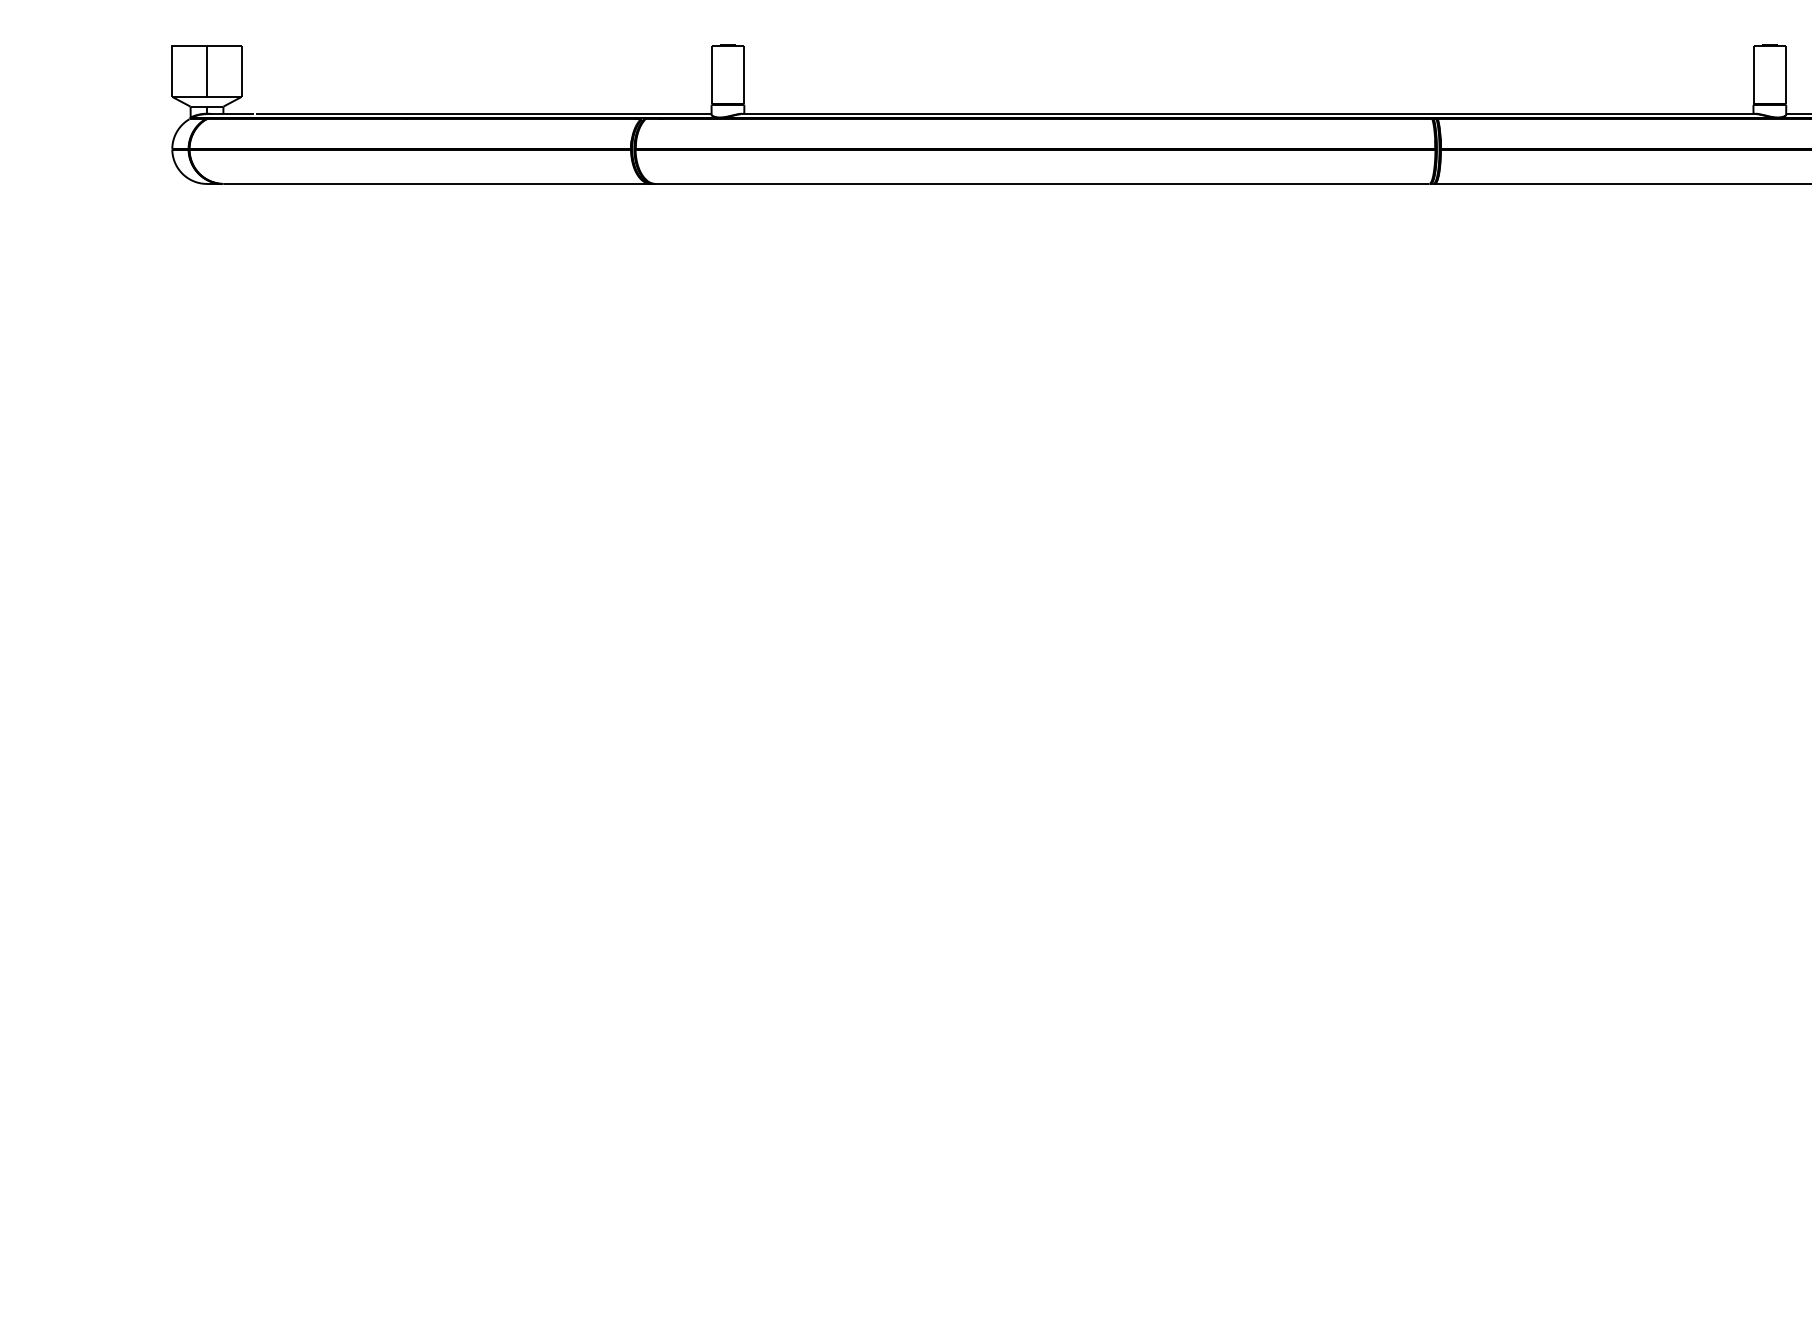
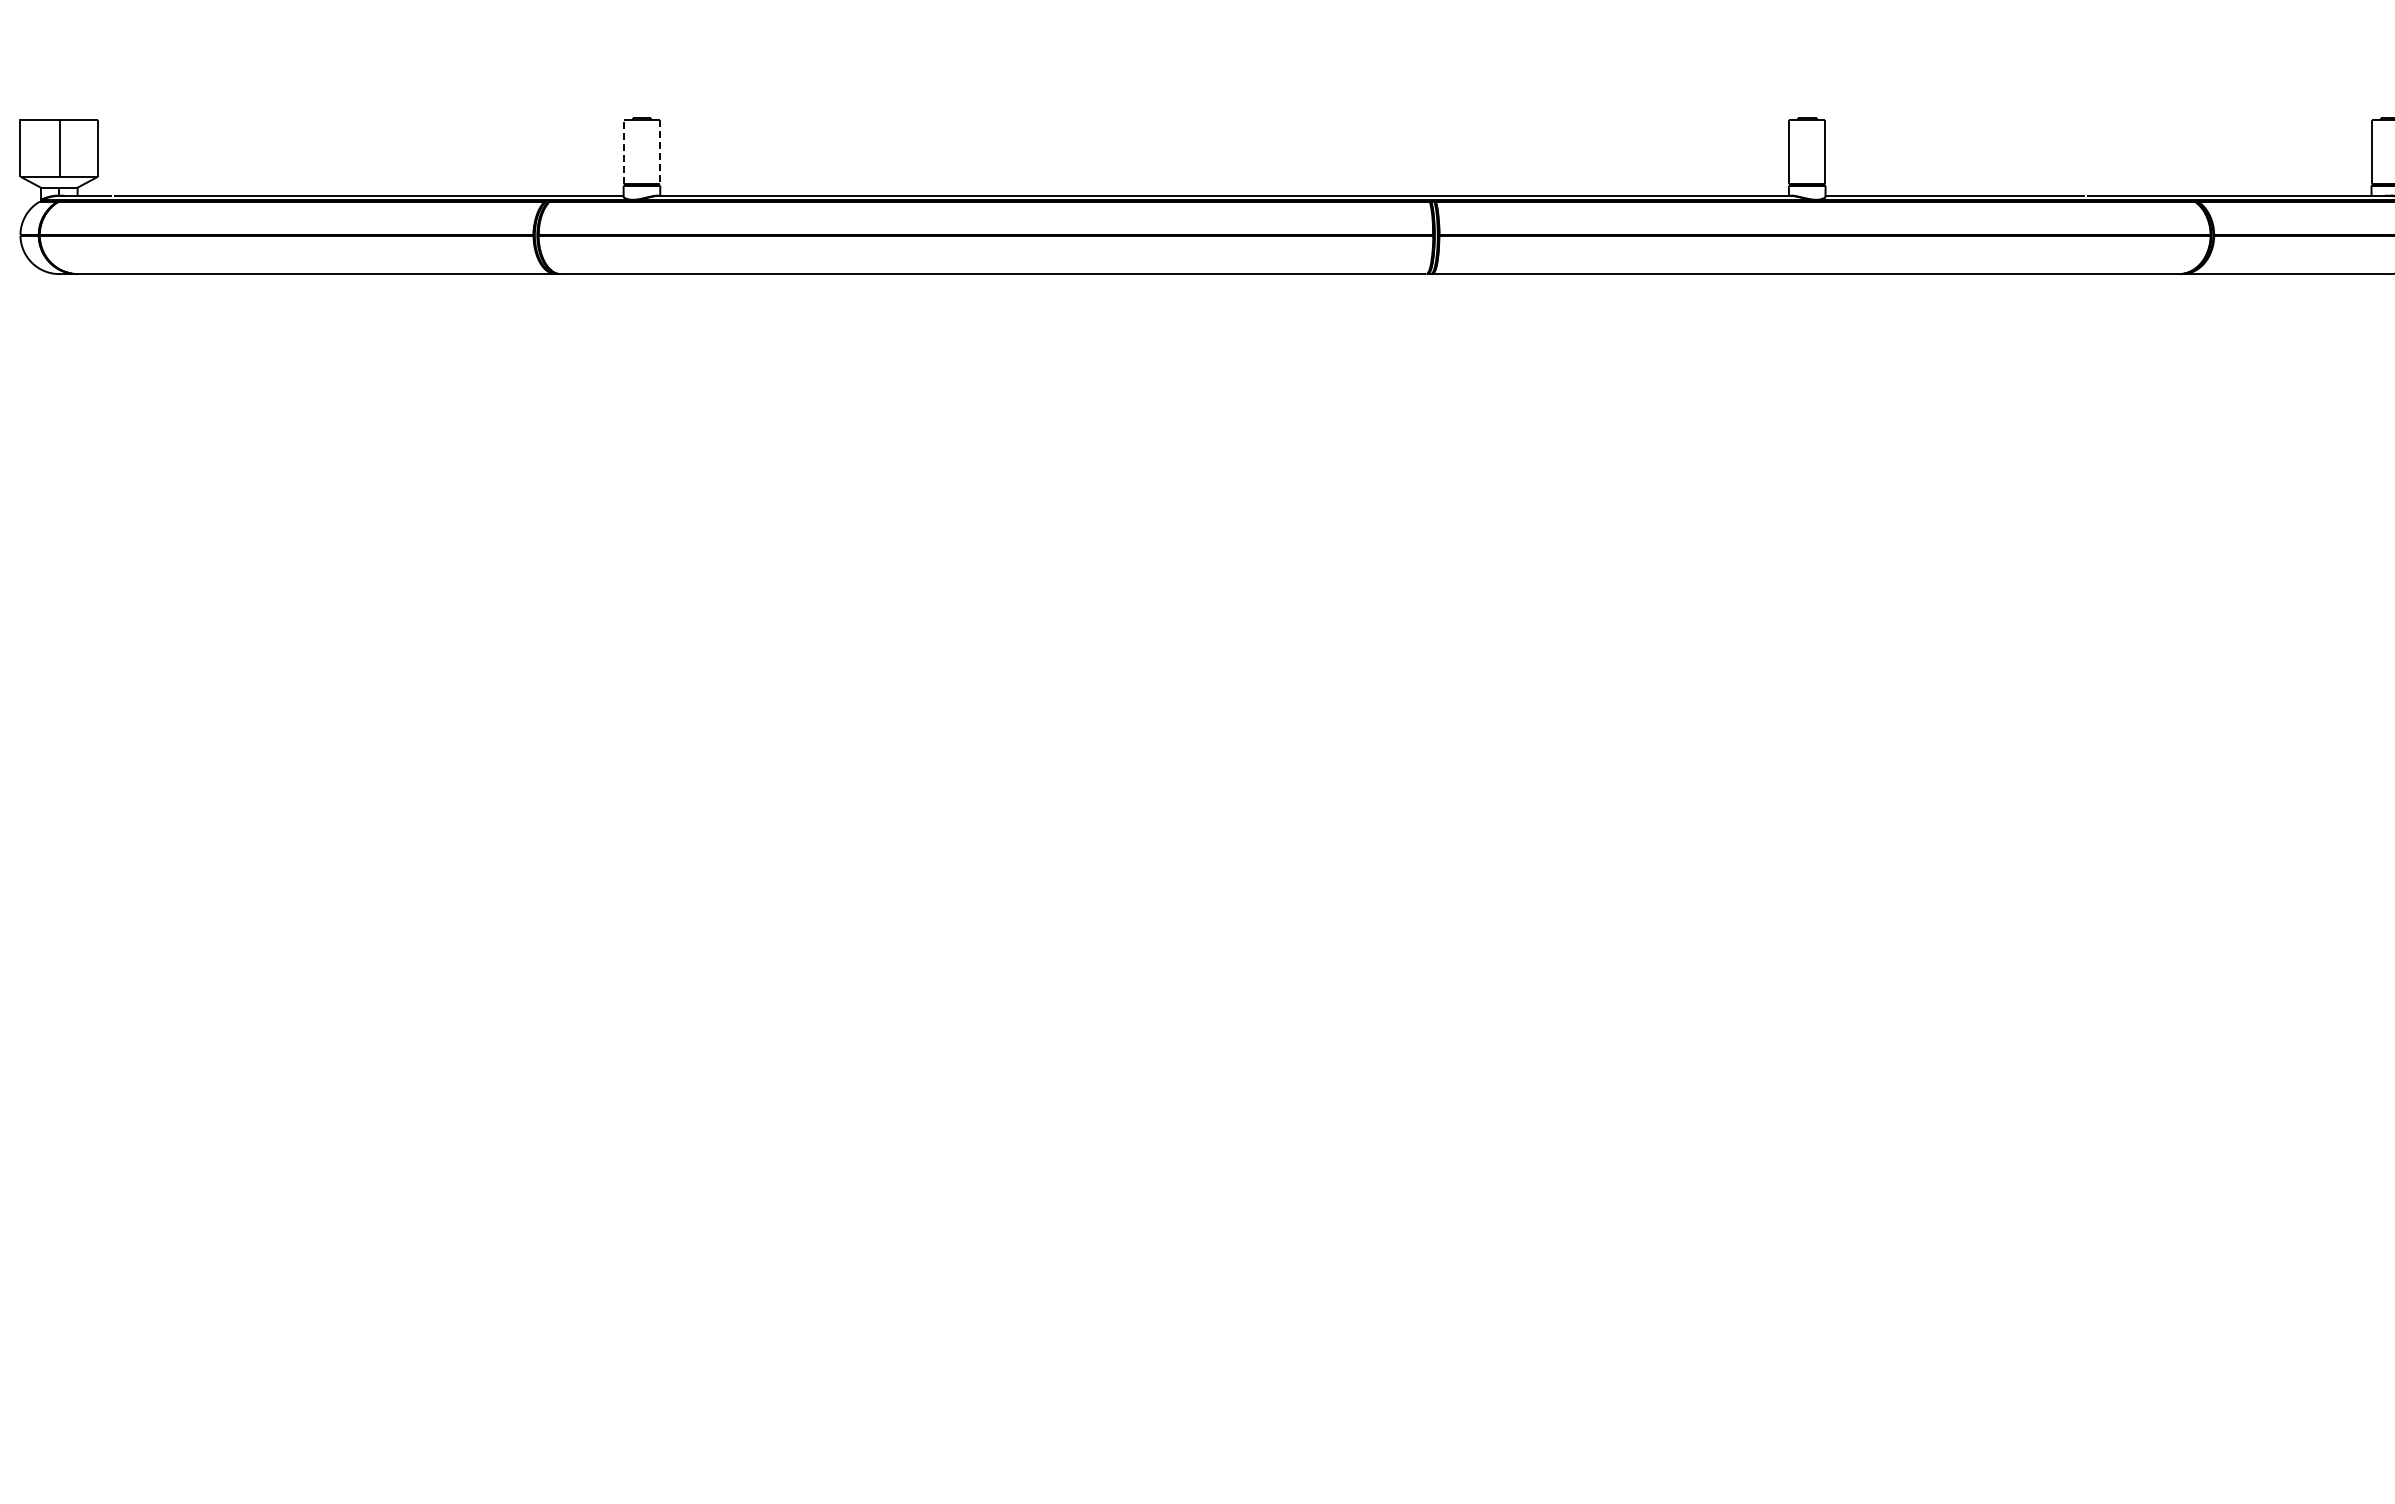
line: (711, 74) -> (623, 151), solid -> dashed
line: (744, 75) -> (660, 152), solid -> dashed

